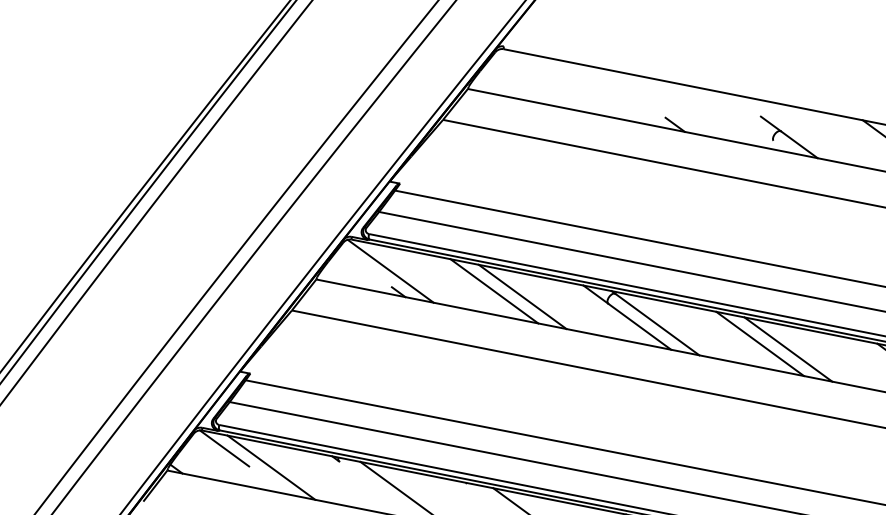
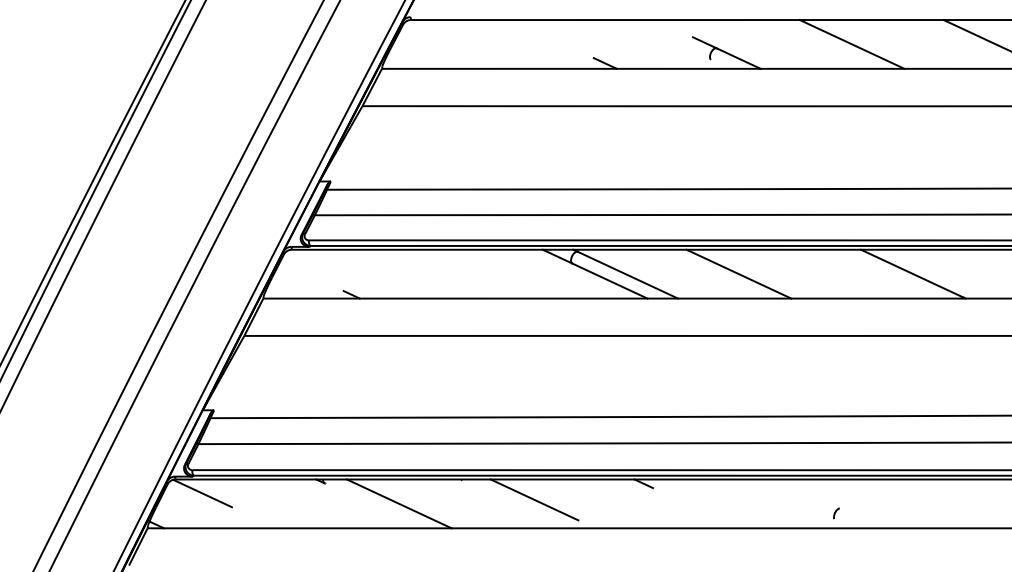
line: (390, 270) -> (338, 274), removed
line: (493, 290) -> (450, 273), removed
line: (522, 296) -> (481, 273), removed
line: (788, 348) -> (769, 273), removed
line: (271, 467) -> (255, 503), removed

